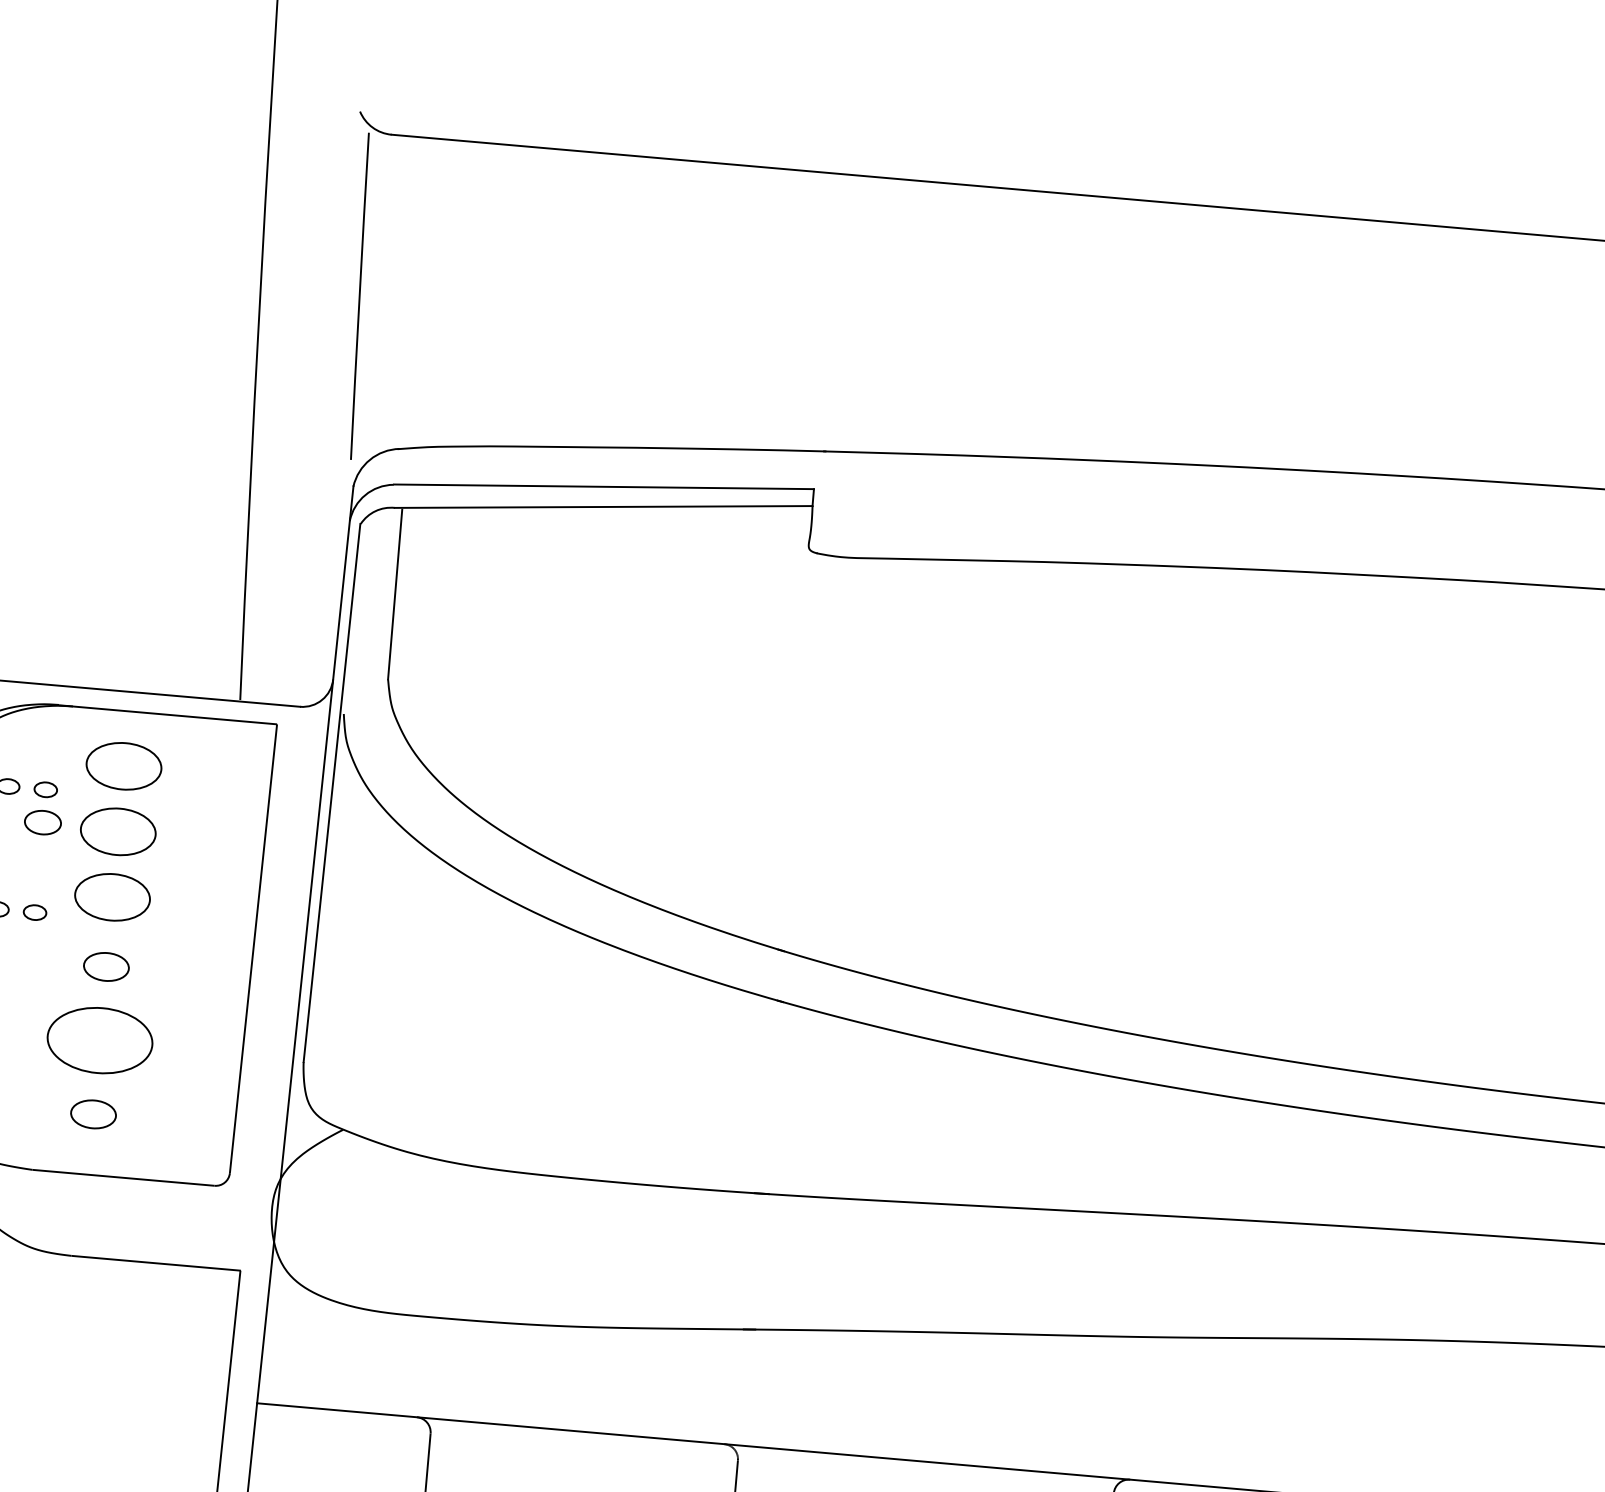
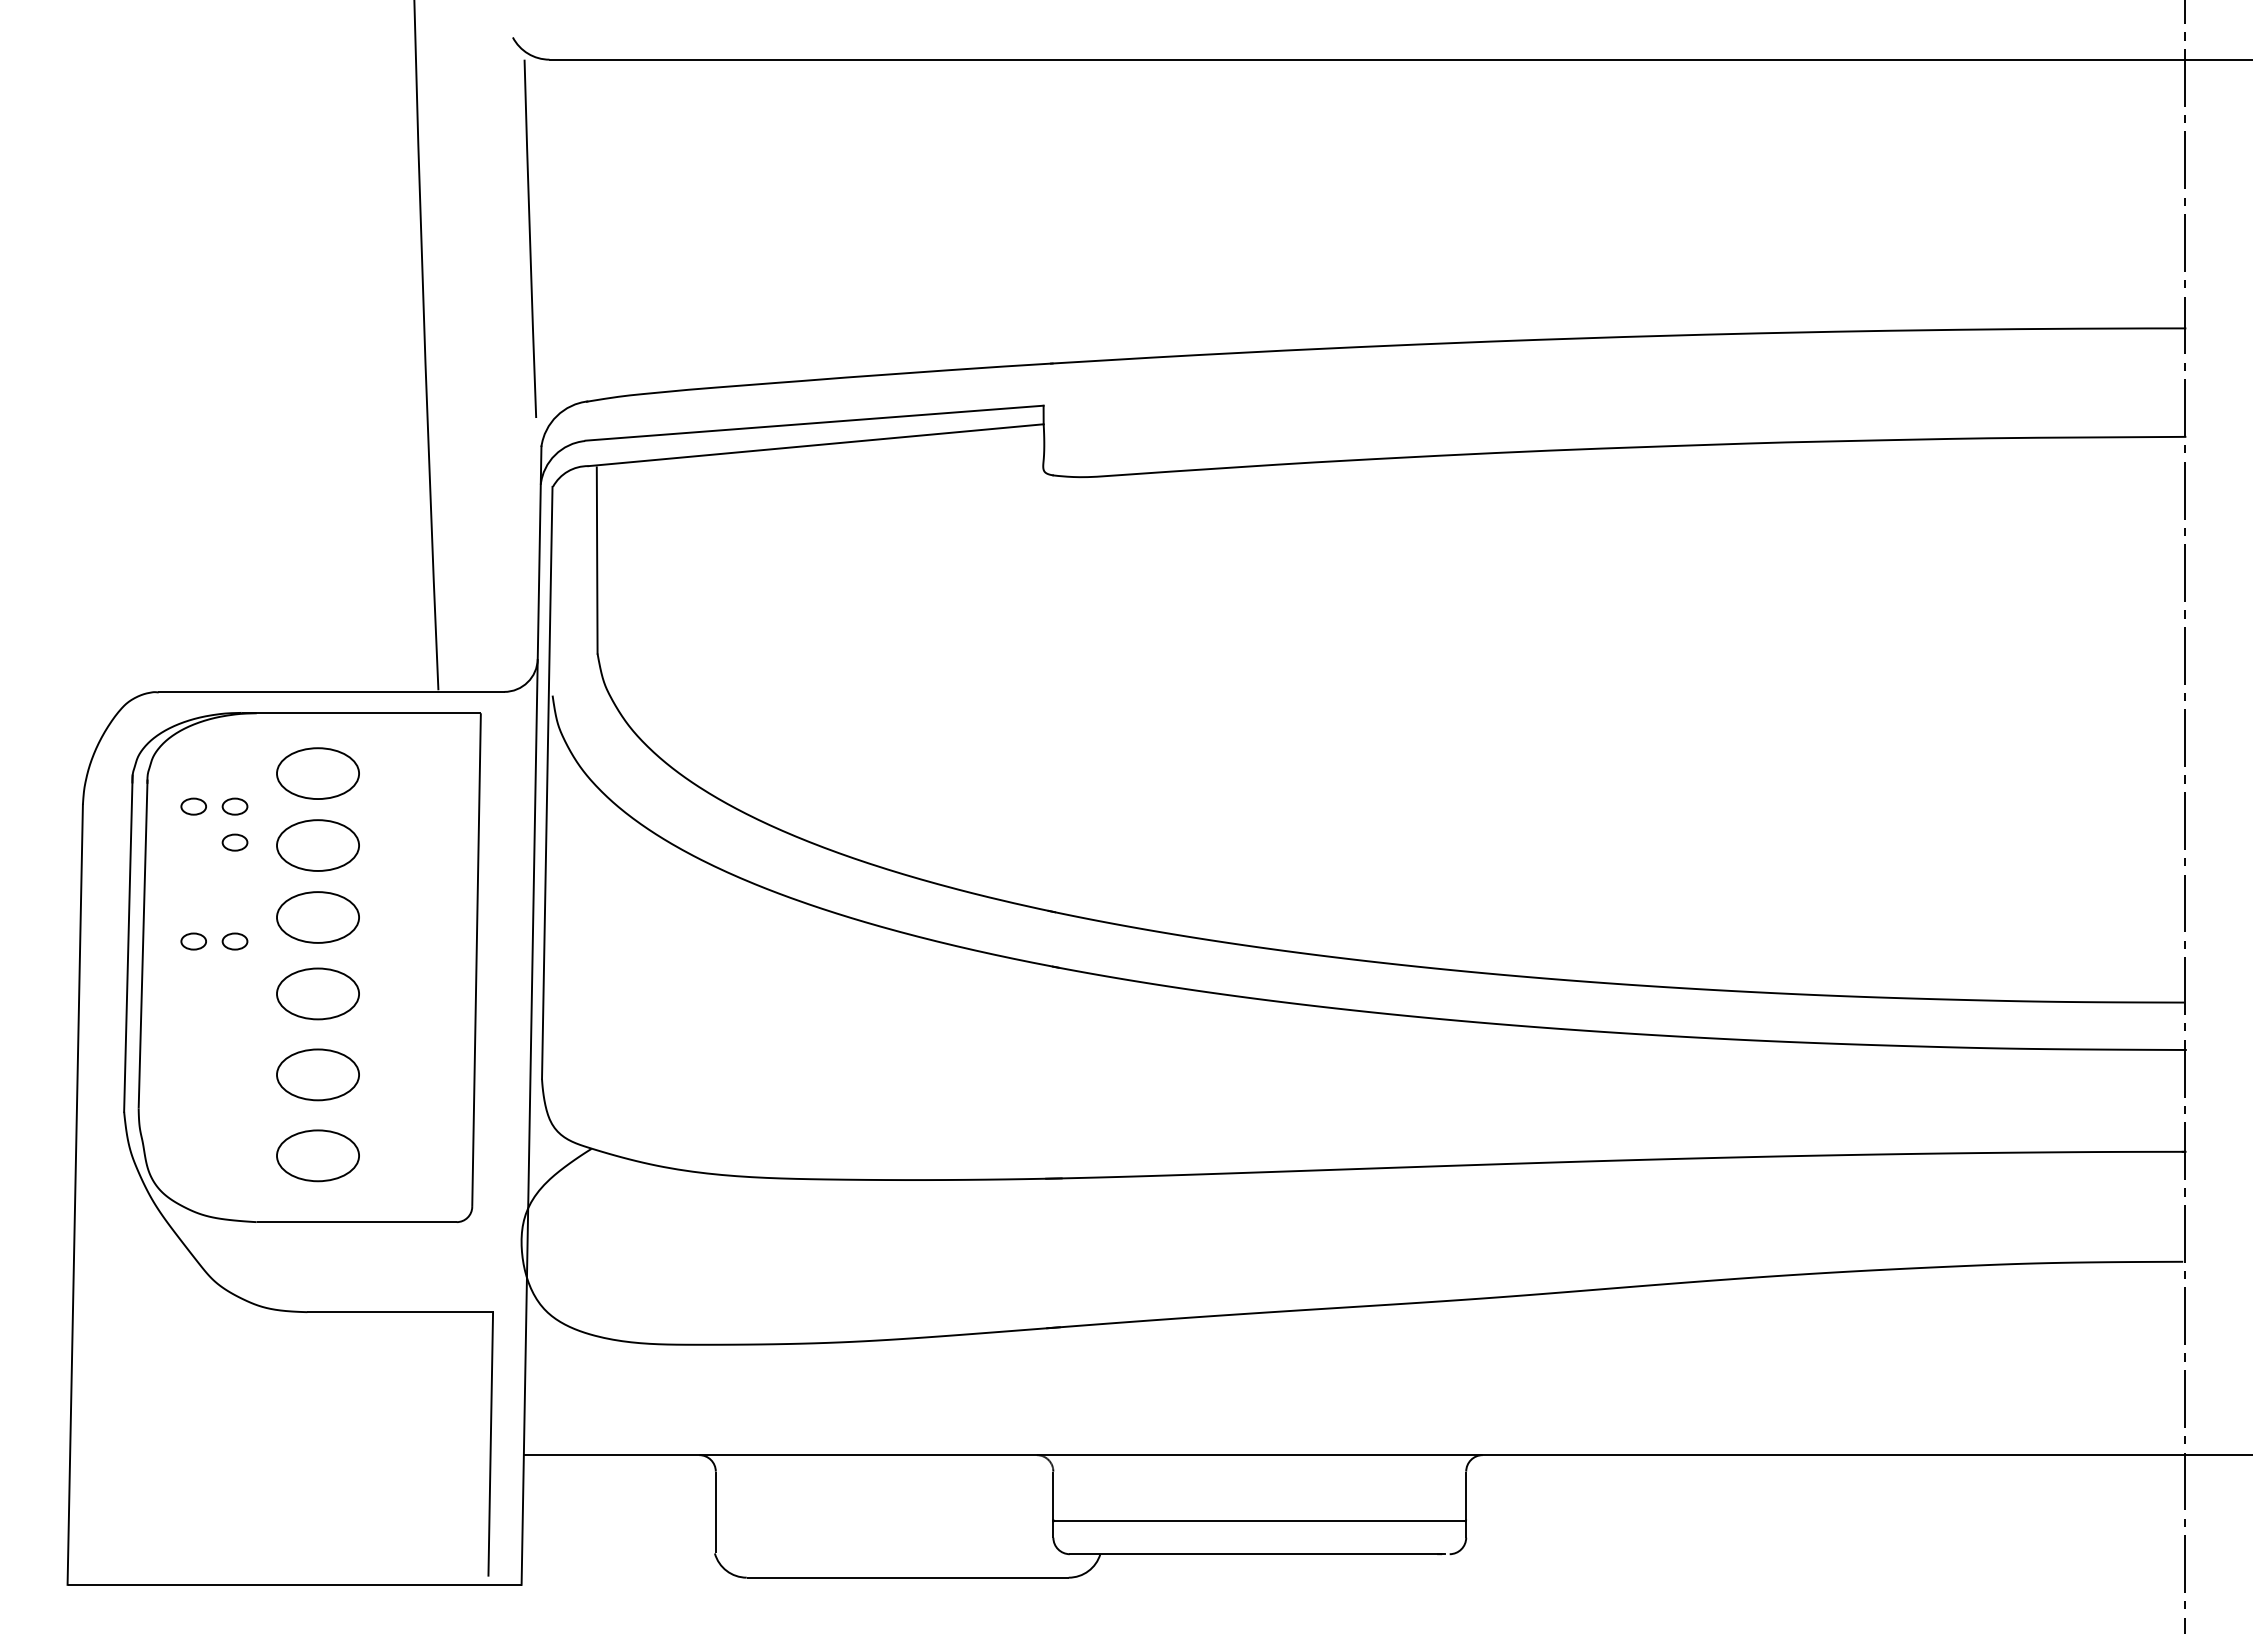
part: (42, 822) -> (234, 842), size x0.62
part: (106, 966) -> (317, 993), size x1.67
part: (99, 1040) -> (317, 1074), size x0.71
part: (93, 1114) -> (317, 1155), size x1.67

